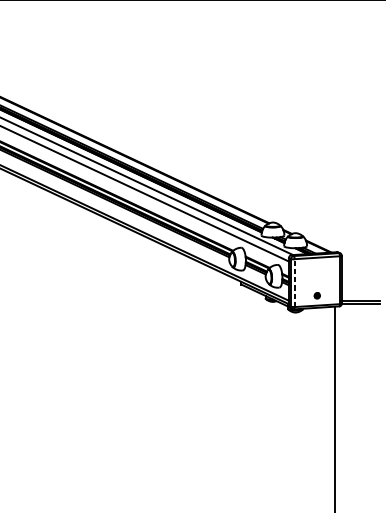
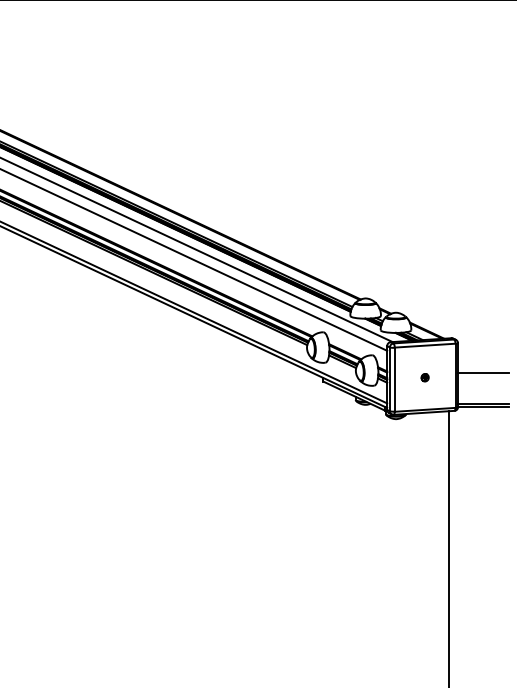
line: (360, 278) -> (483, 373), added
line: (294, 282) -> (394, 379), dashed -> solid
part: (316, 295) -> (424, 377), moved

